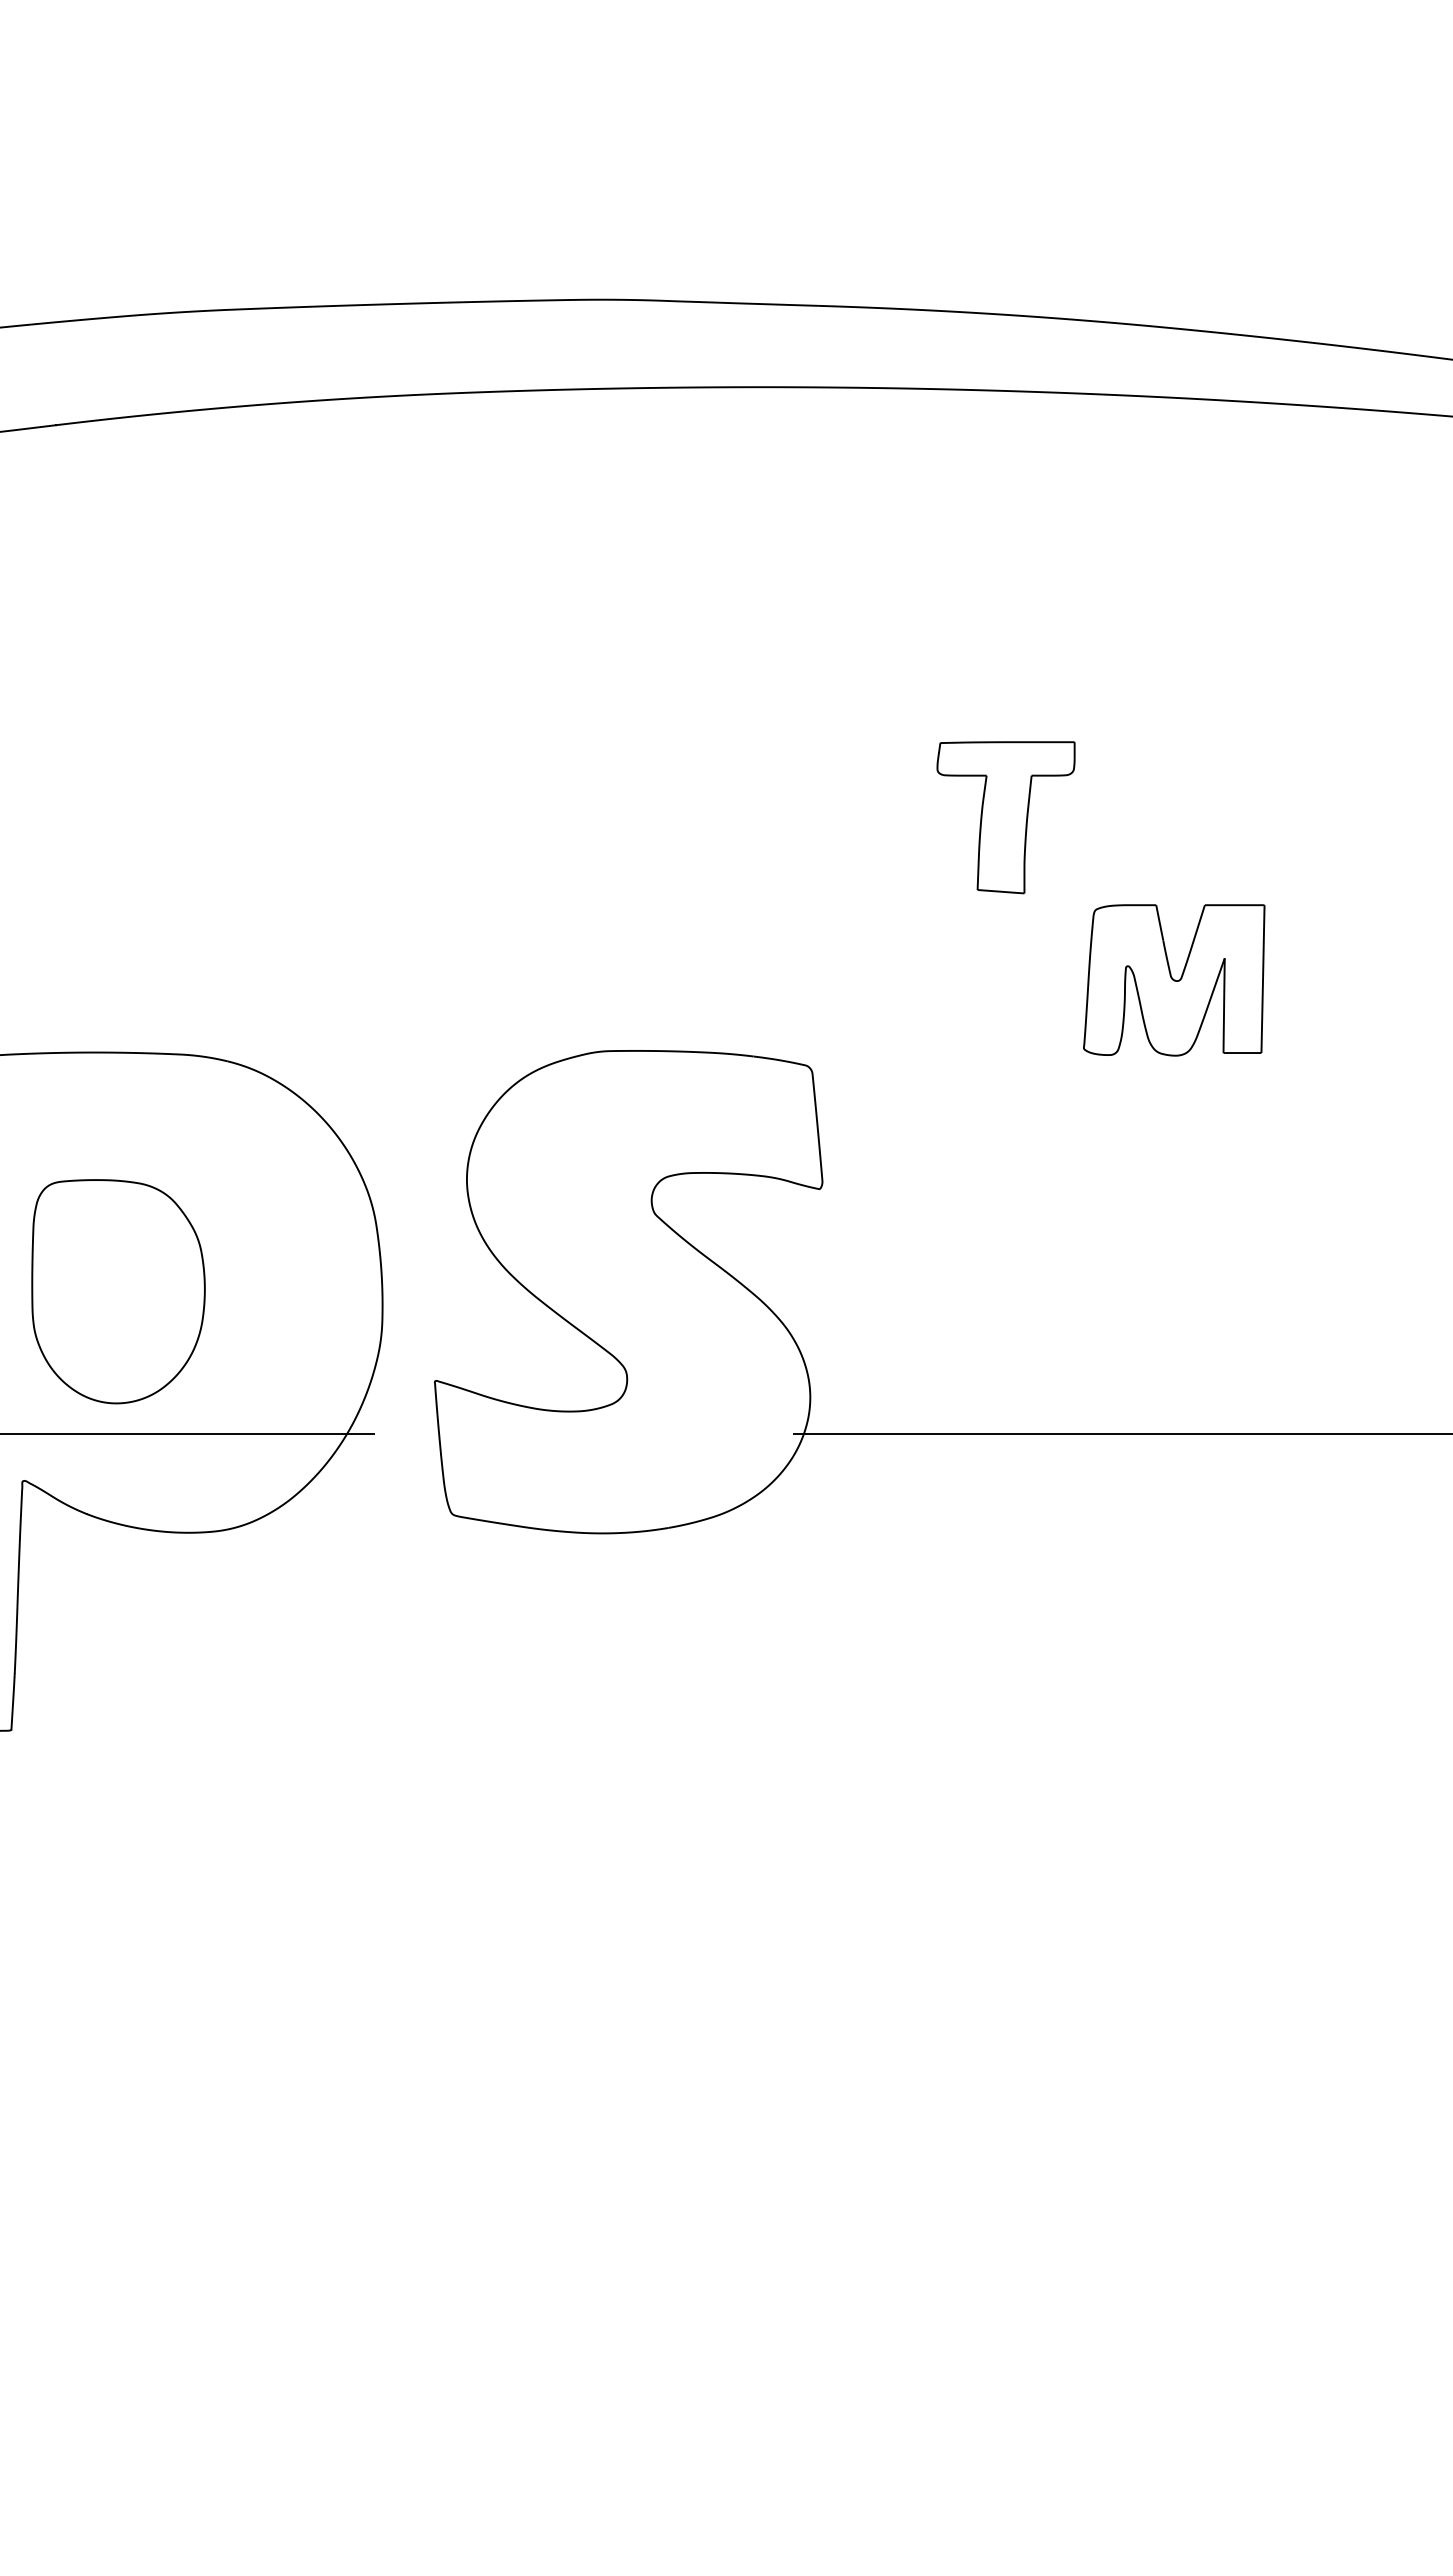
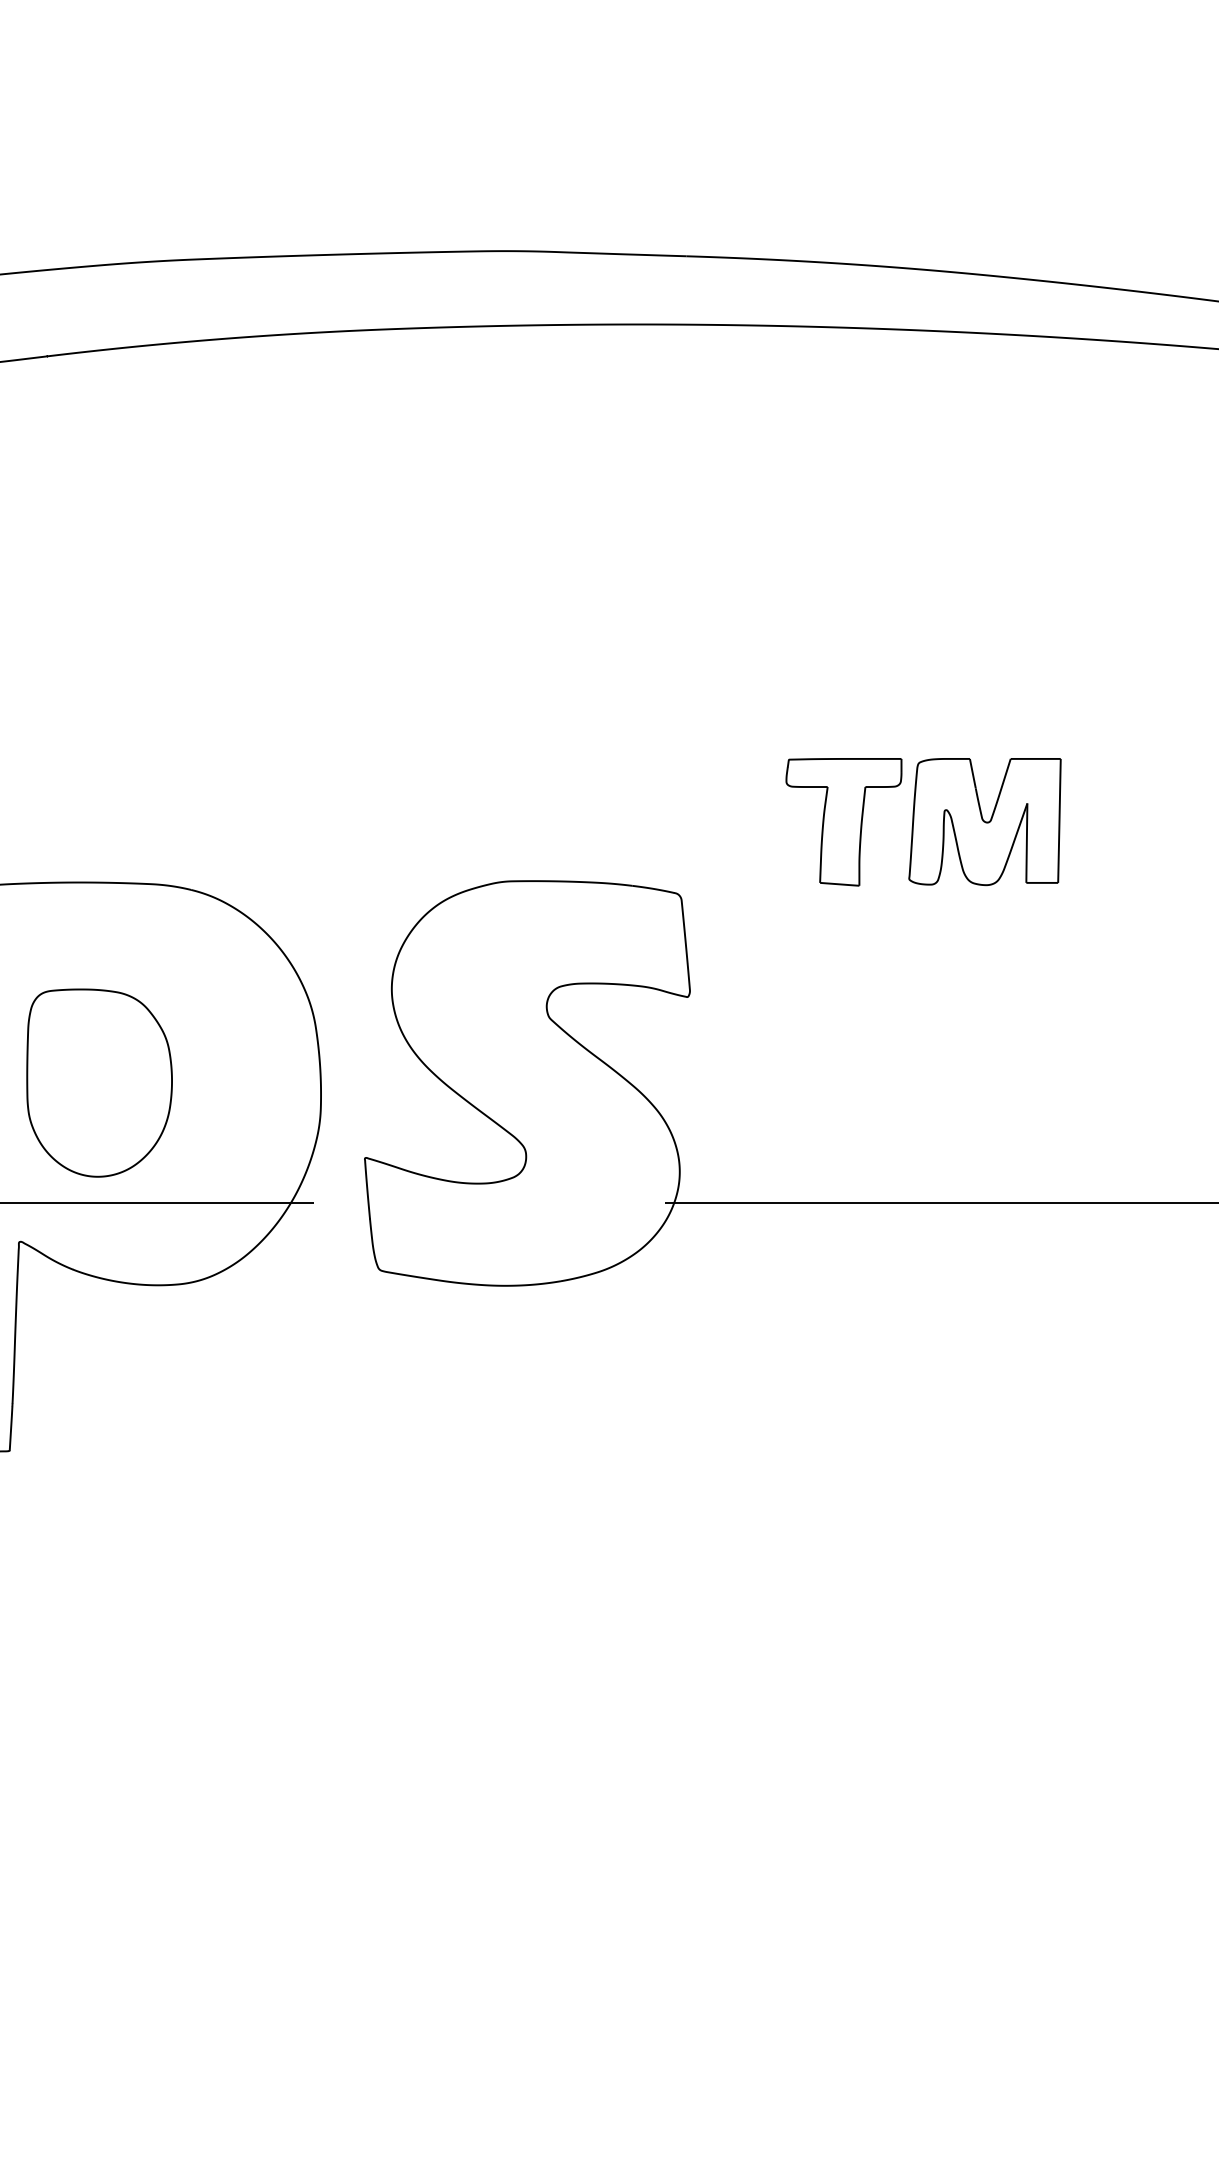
part: (1005, 817) -> (843, 822), moved

